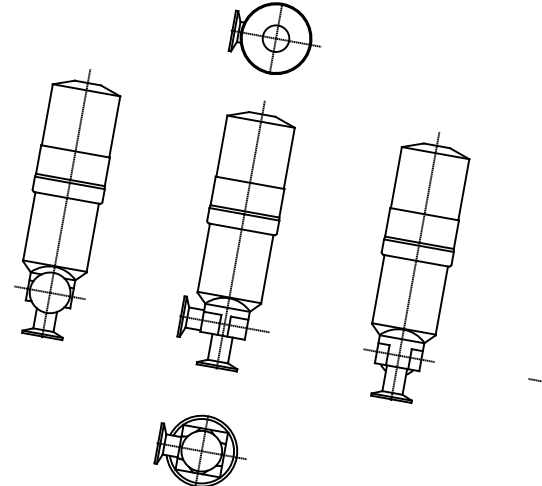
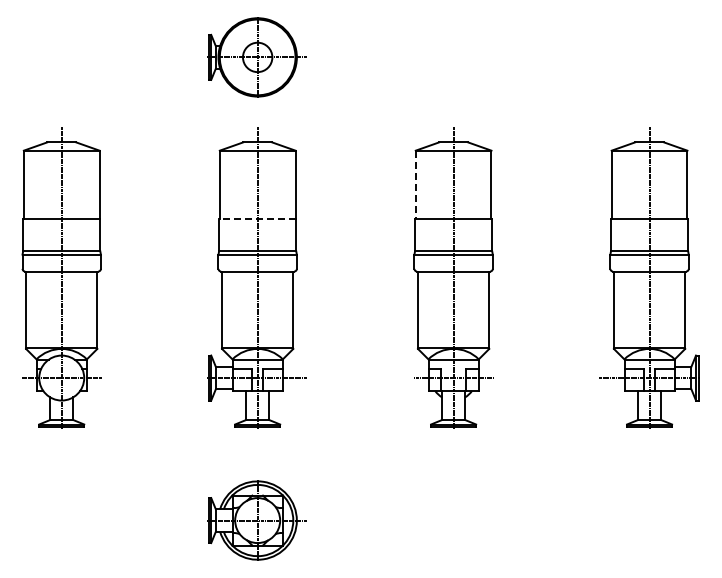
line: (396, 178) -> (415, 185), solid -> dashed
line: (249, 183) -> (257, 219), solid -> dashed

